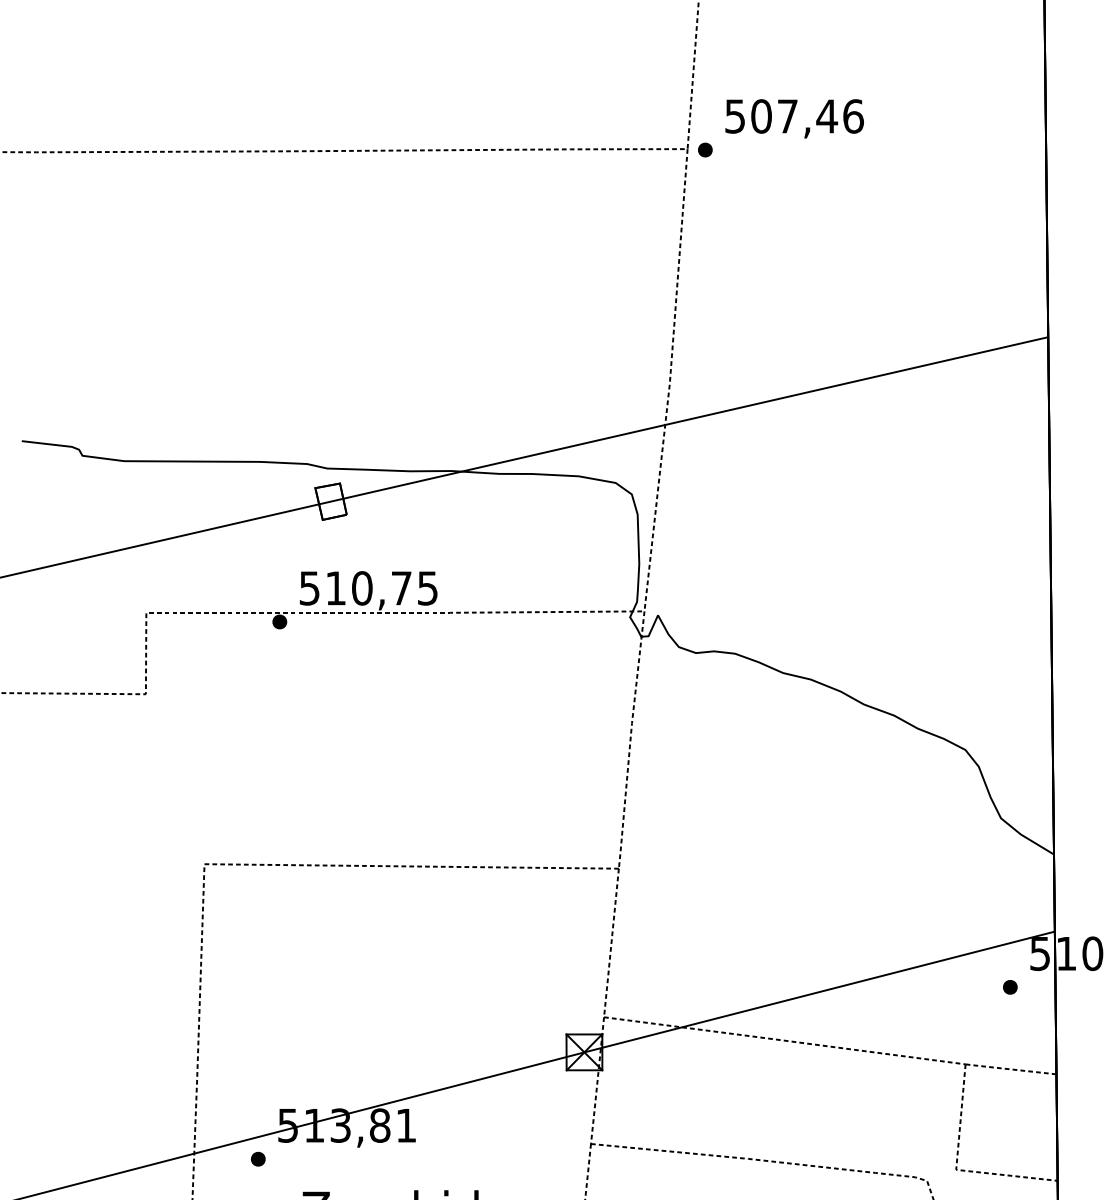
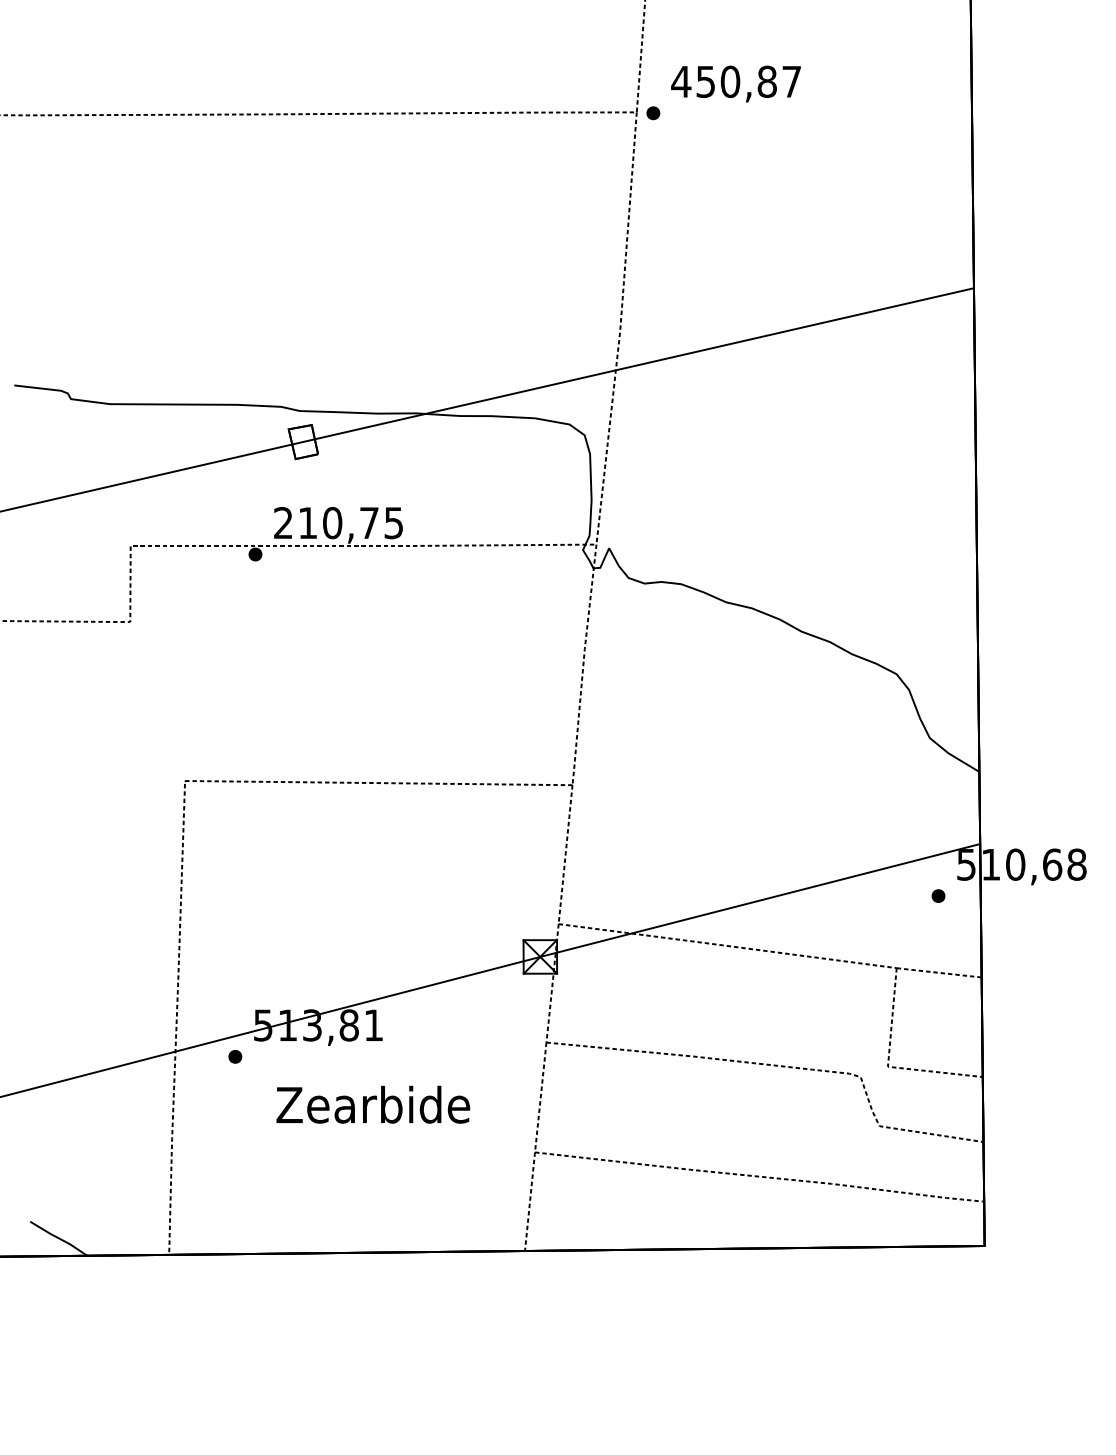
text: (794, 116) -> (736, 81), 507,46 -> 450,87
text: (309, 588) -> (283, 523), 510,75 -> 210,75

